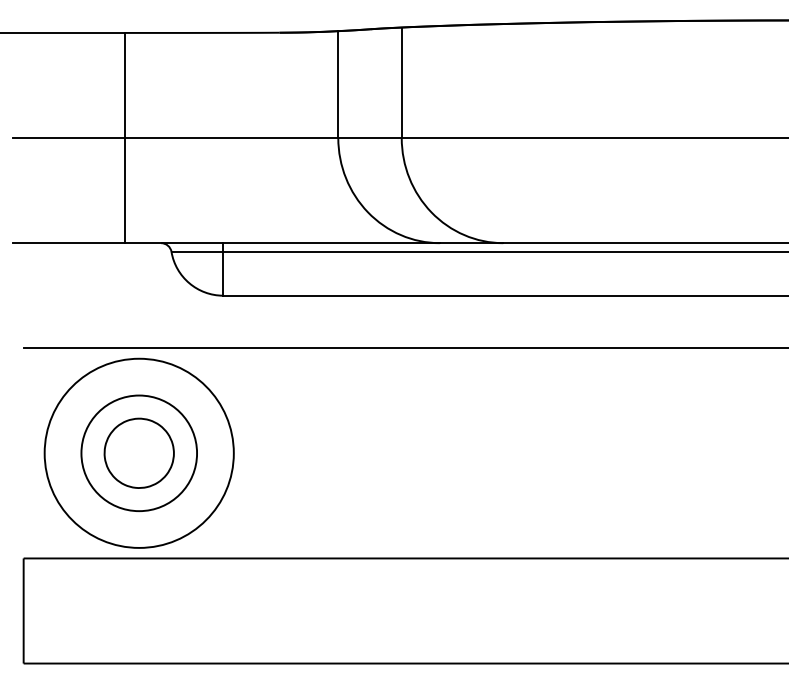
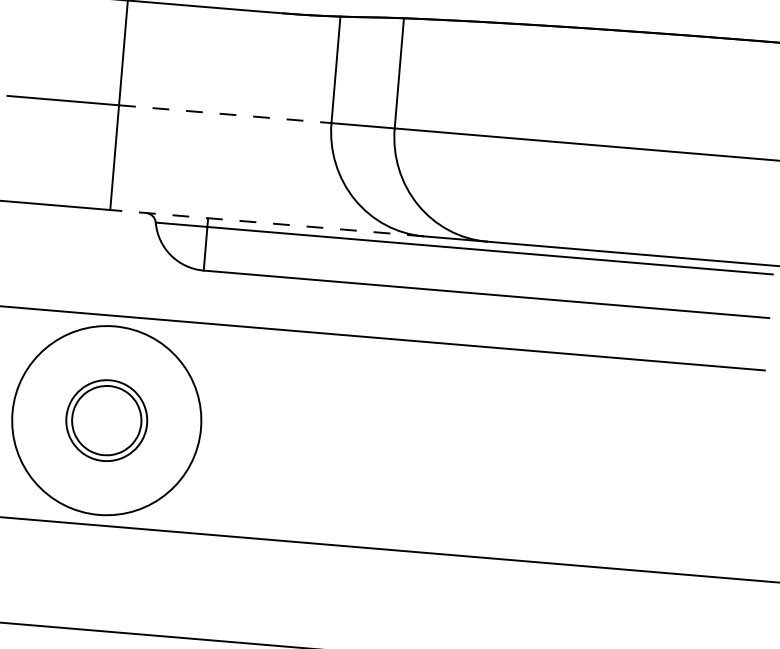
line: (231, 138) -> (225, 114), solid -> dashed
line: (281, 243) -> (266, 223), solid -> dashed
circle: (139, 453) -> (106, 420), size x0.7

